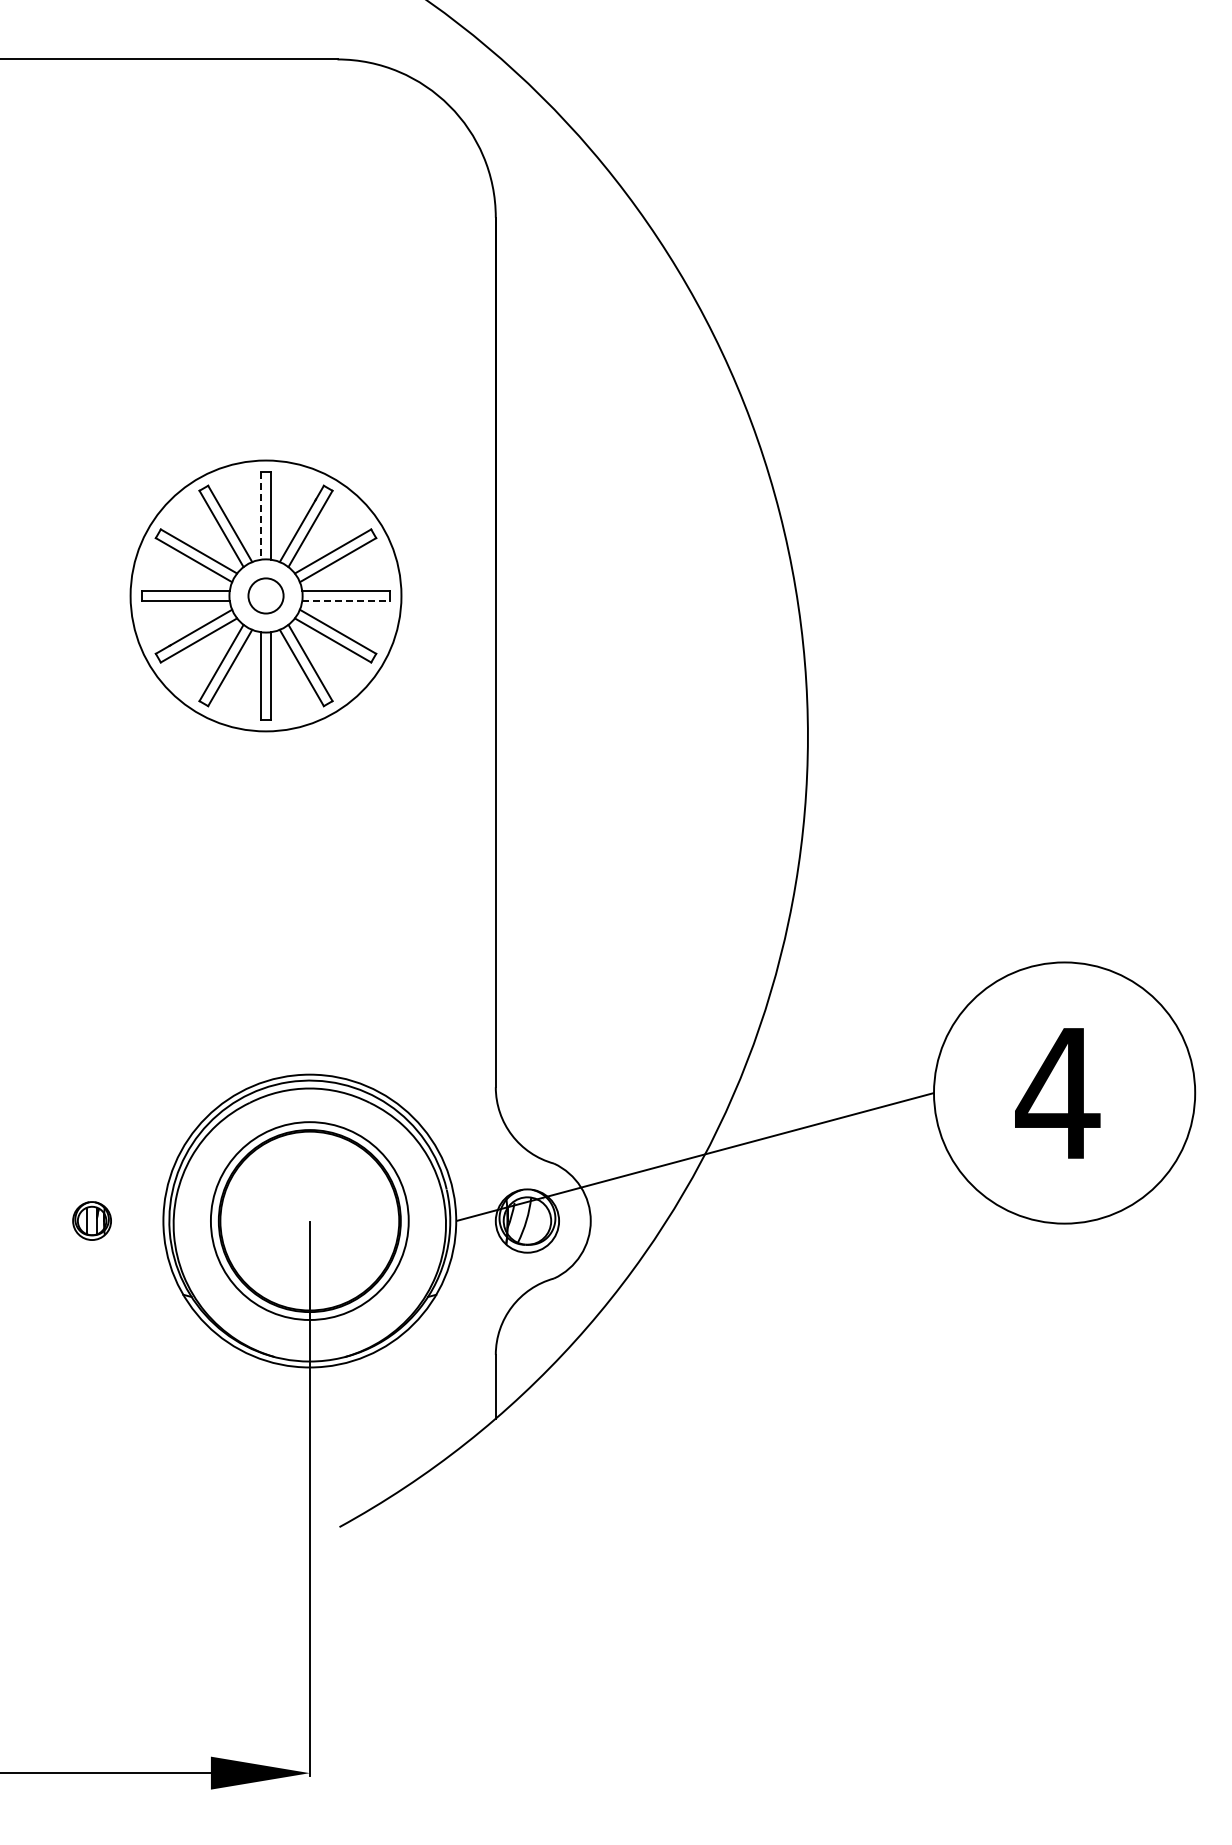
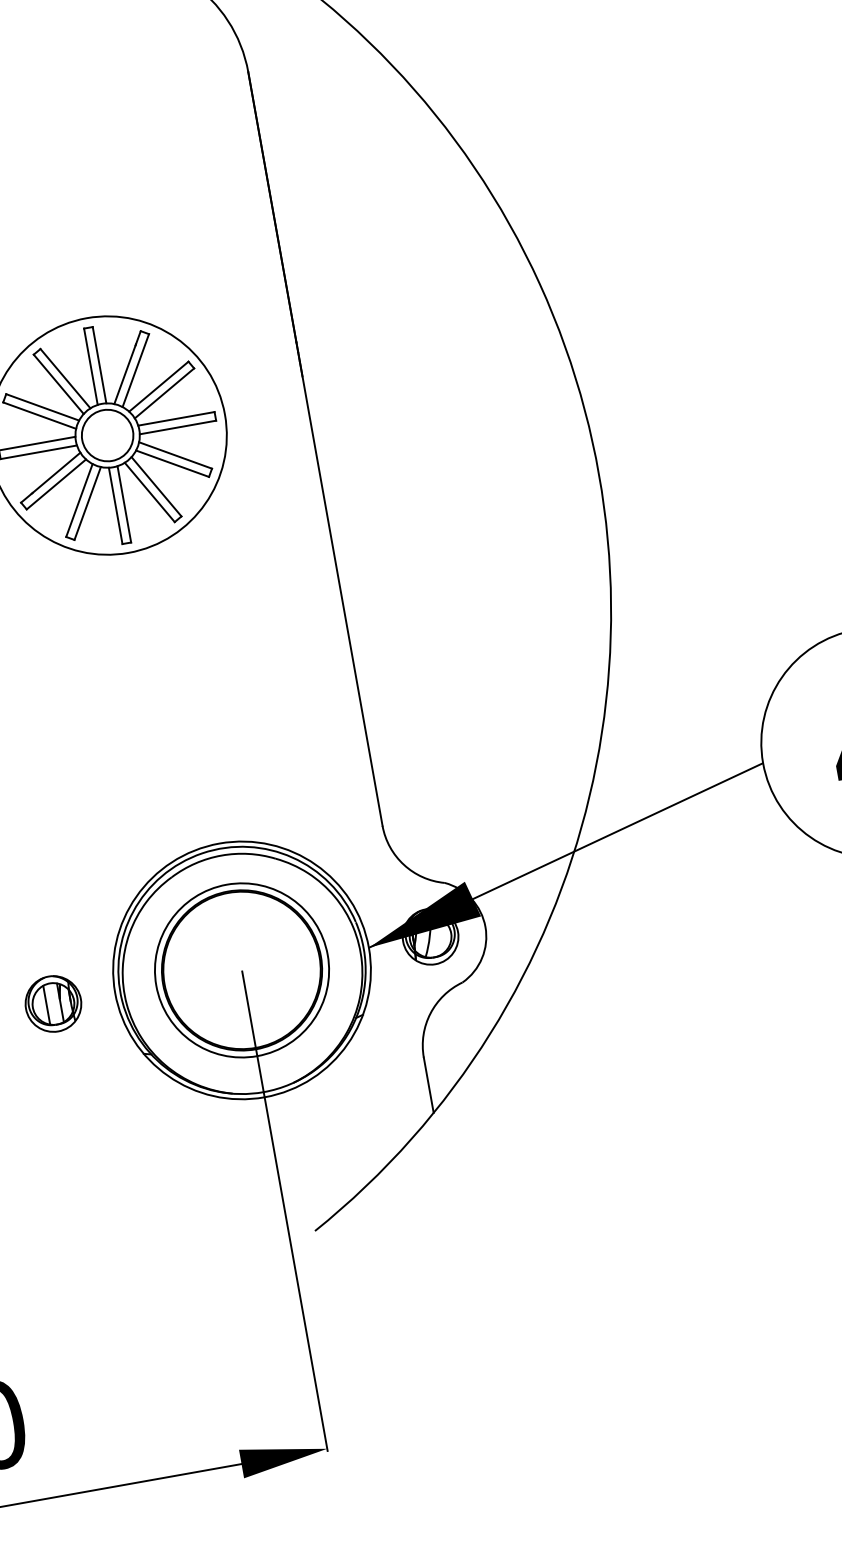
line: (261, 516) -> (91, 367), dashed -> solid
circle: (265, 595) -> (107, 435), size x1.67
line: (346, 600) -> (178, 427), dashed -> solid
fill: (522, 1193) -> (422, 913), added
part: (91, 1220) -> (52, 1003), size x1.67

